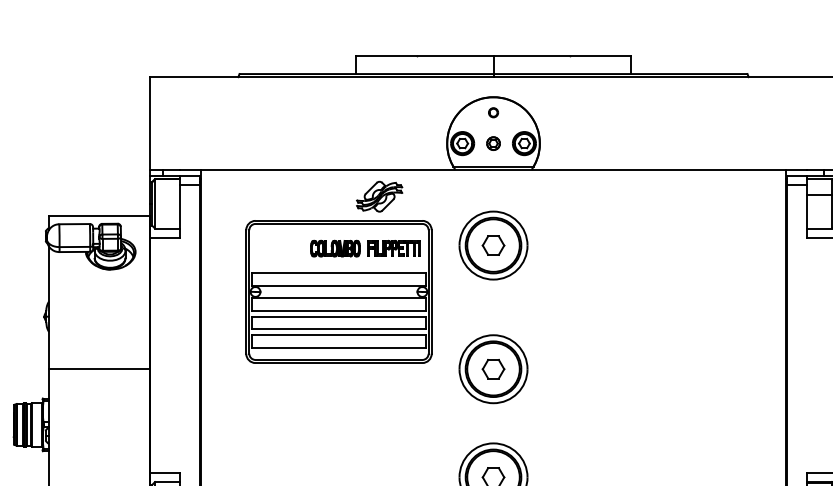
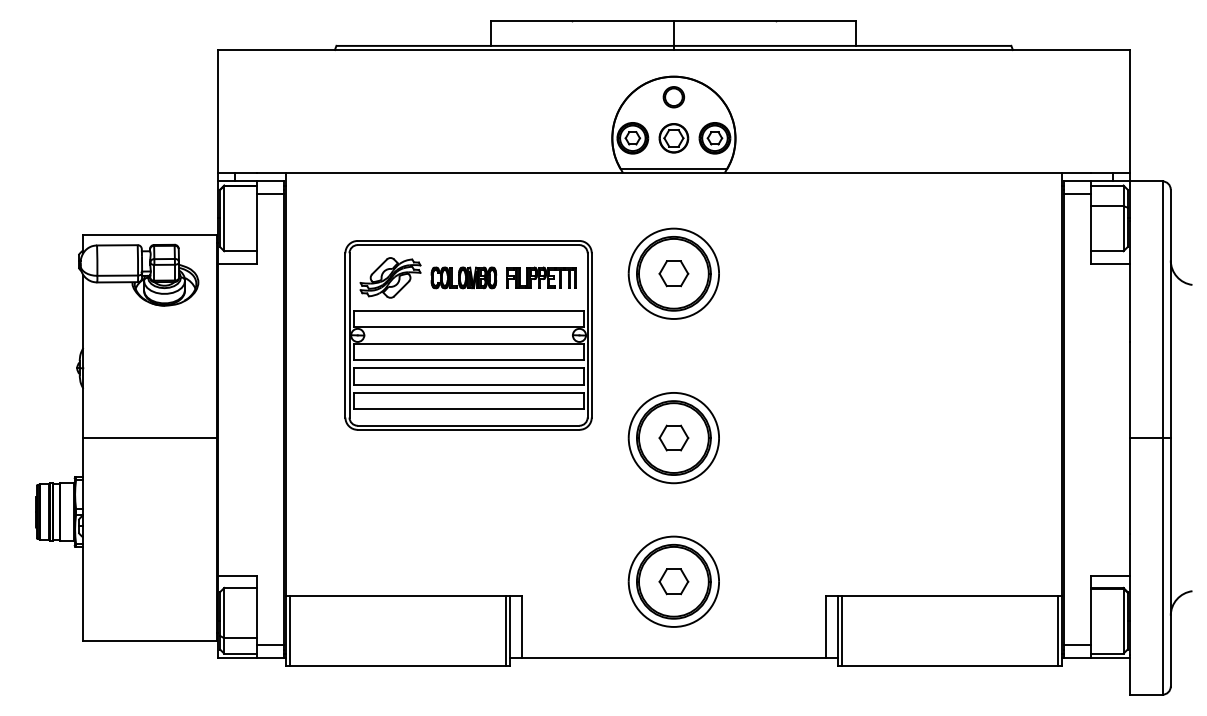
part: (493, 112) -> (673, 97), size x1.67
part: (493, 143) -> (673, 138), size x1.67
part: (379, 196) -> (390, 277), moved

